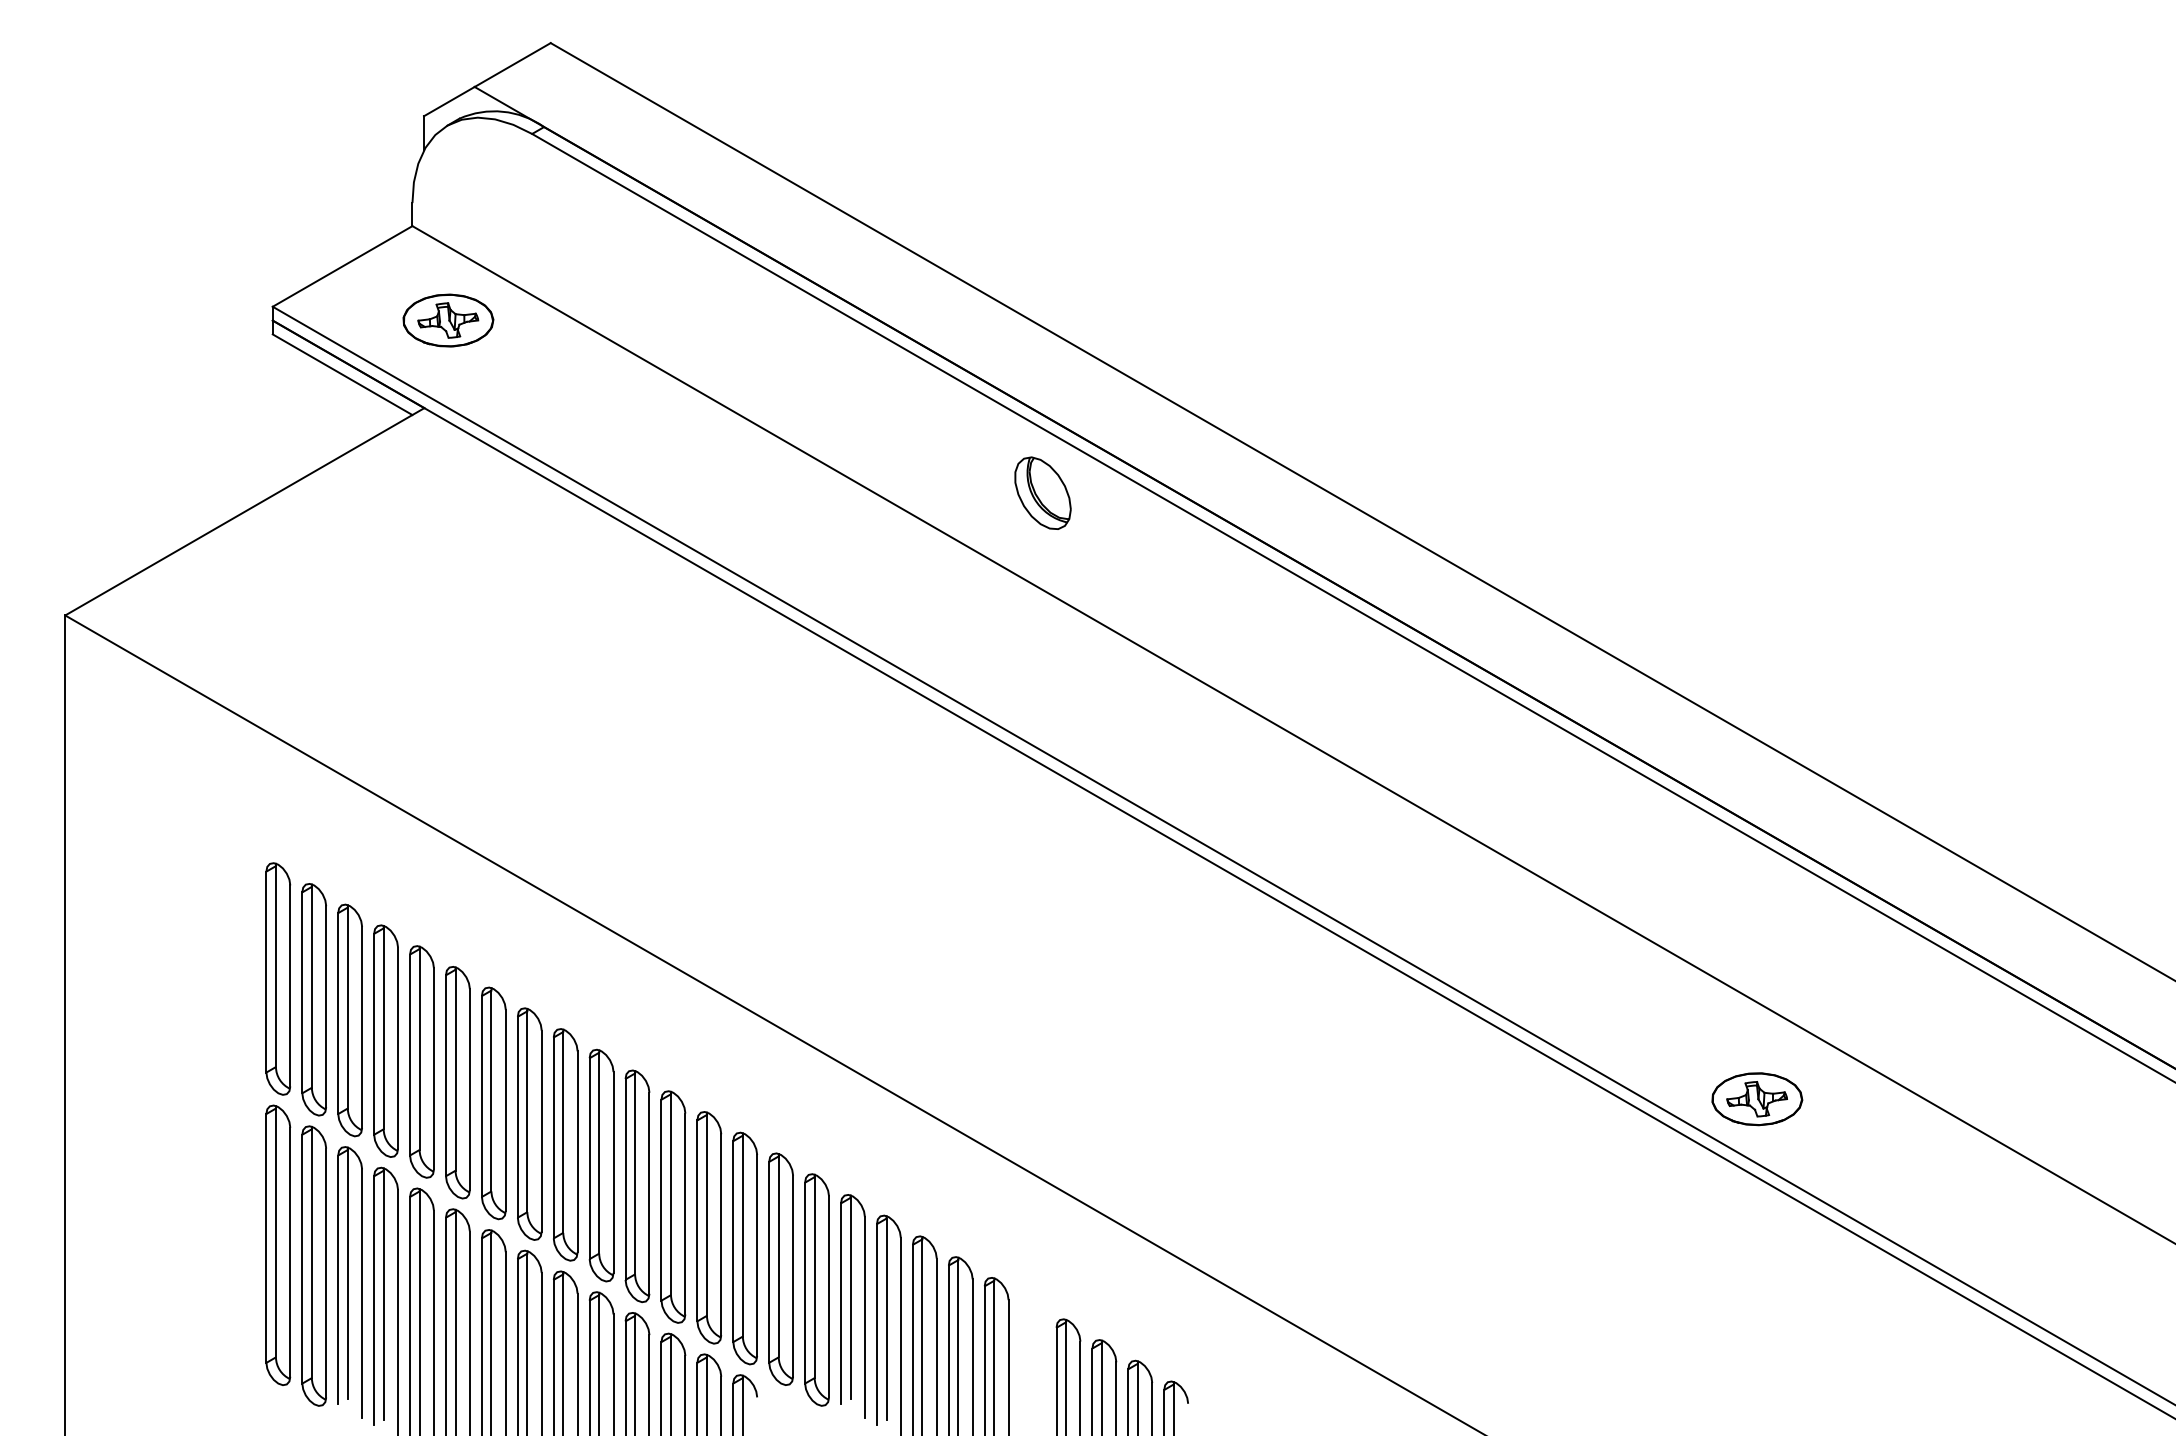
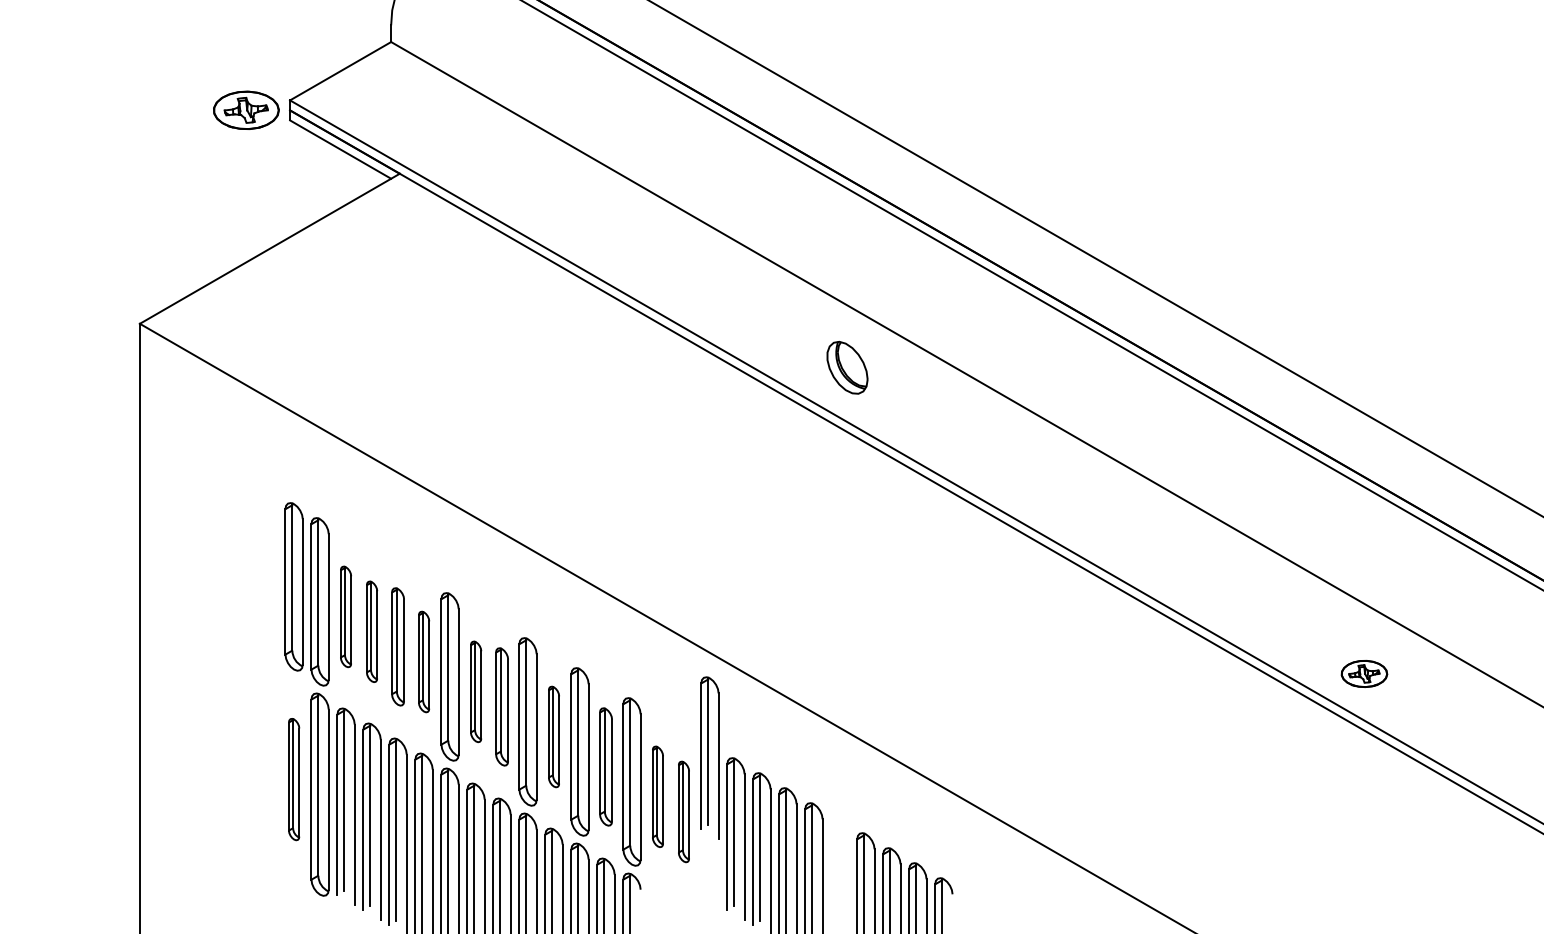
part: (448, 320) -> (246, 110), moved
part: (1042, 492) -> (847, 367), moved
part: (349, 1020) -> (345, 616), size x0.6
part: (385, 1040) -> (371, 631), size x0.6
part: (421, 1061) -> (397, 646), size x0.7
part: (457, 1082) -> (423, 661), size x0.6
part: (1757, 1099) -> (1364, 674), size x0.7
part: (529, 1123) -> (475, 691), size x0.6
part: (565, 1144) -> (501, 706), size x0.7
part: (637, 1186) -> (554, 737), size x0.6
part: (709, 1227) -> (606, 766), size x0.7
part: (278, 1244) -> (294, 779), size x0.6
part: (780, 1268) -> (657, 796), size x0.6
part: (816, 1289) -> (683, 811), size x0.6
part: (852, 1306) -> (709, 758), moved

